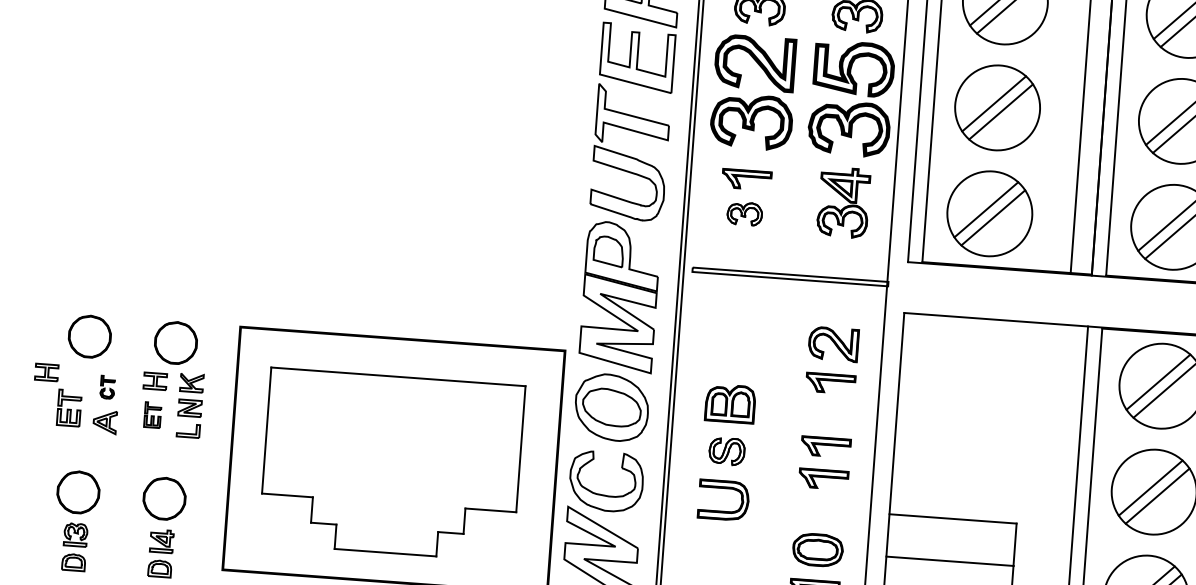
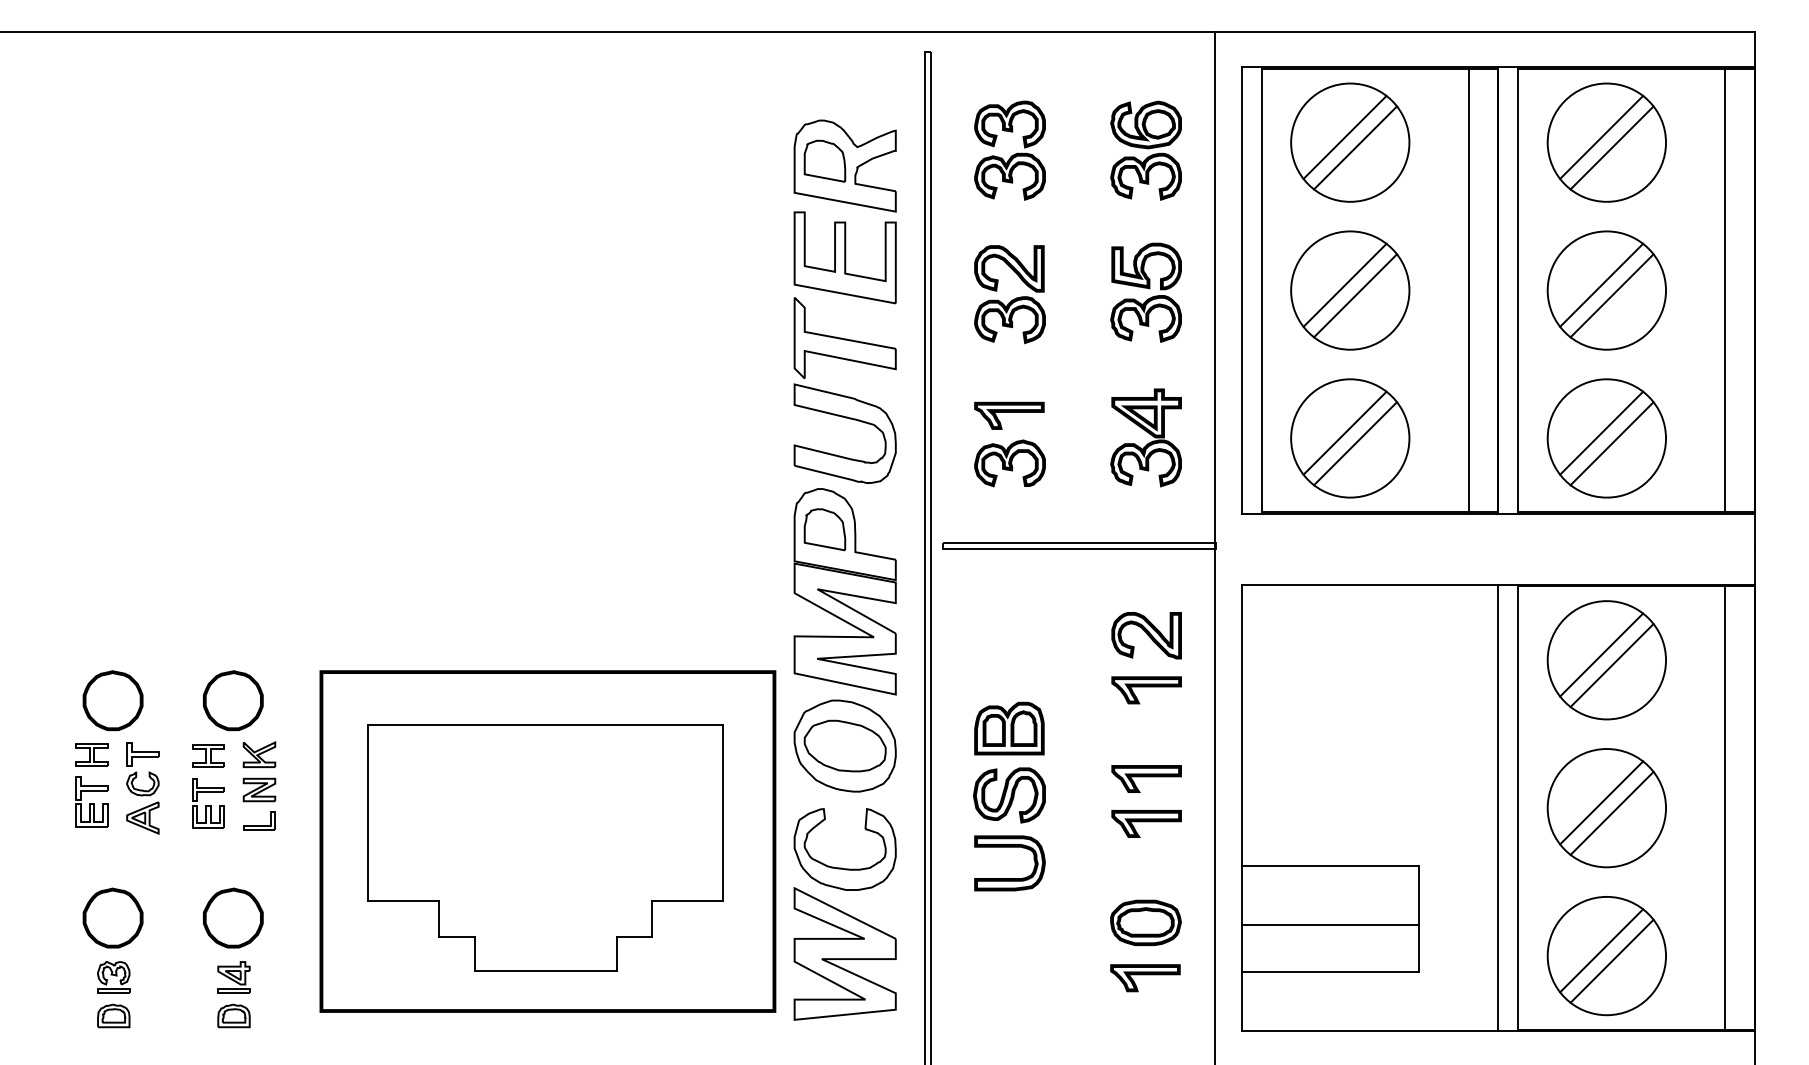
part: (753, 92) -> (1009, 294), size x0.62
part: (850, 98) -> (1145, 292), size x0.62
part: (744, 213) -> (1009, 463), size x1.43
part: (46, 372) -> (91, 754), moved
part: (107, 387) -> (142, 769), size x1.67
part: (152, 415) -> (208, 803), size x1.43
part: (726, 451) -> (1009, 795), size x1.43

